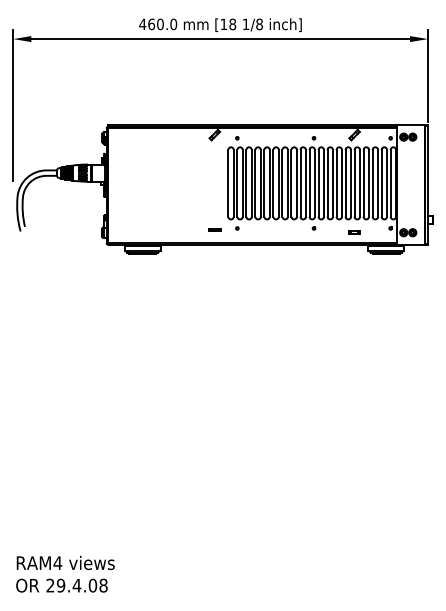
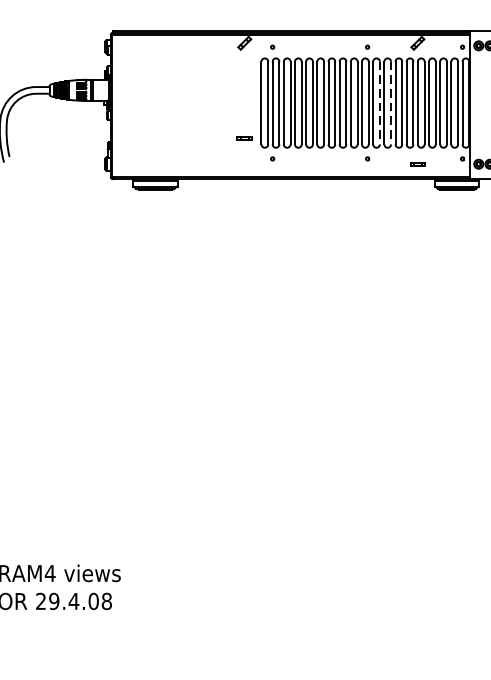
line: (323, 183) -> (379, 103), solid -> dashed
line: (332, 183) -> (390, 103), solid -> dashed
part: (214, 229) -> (244, 137), moved

